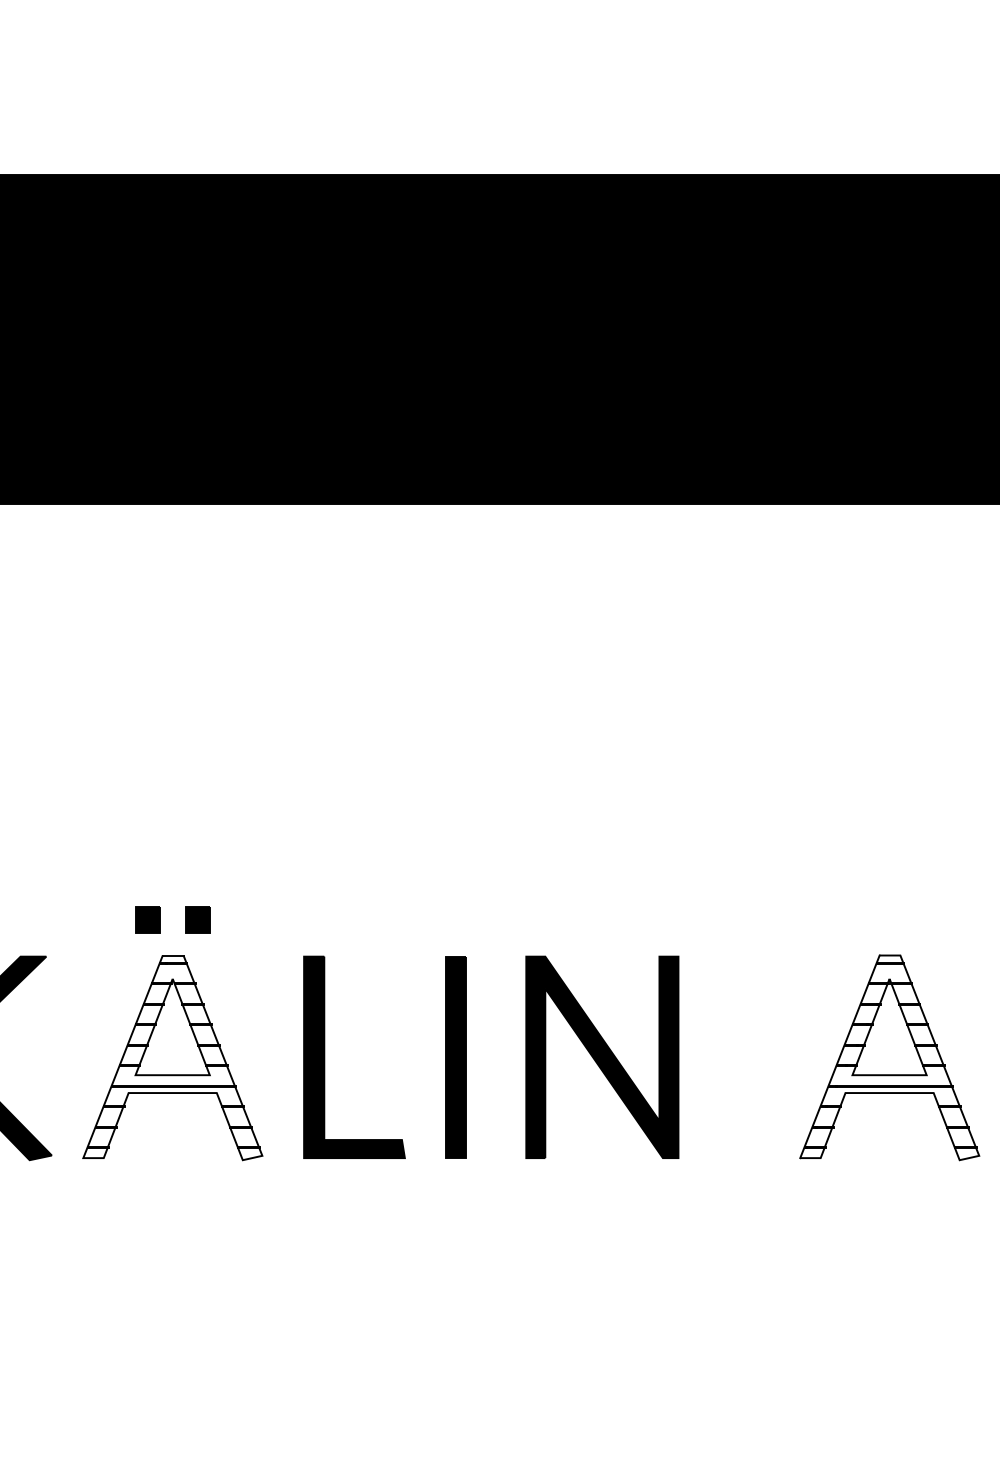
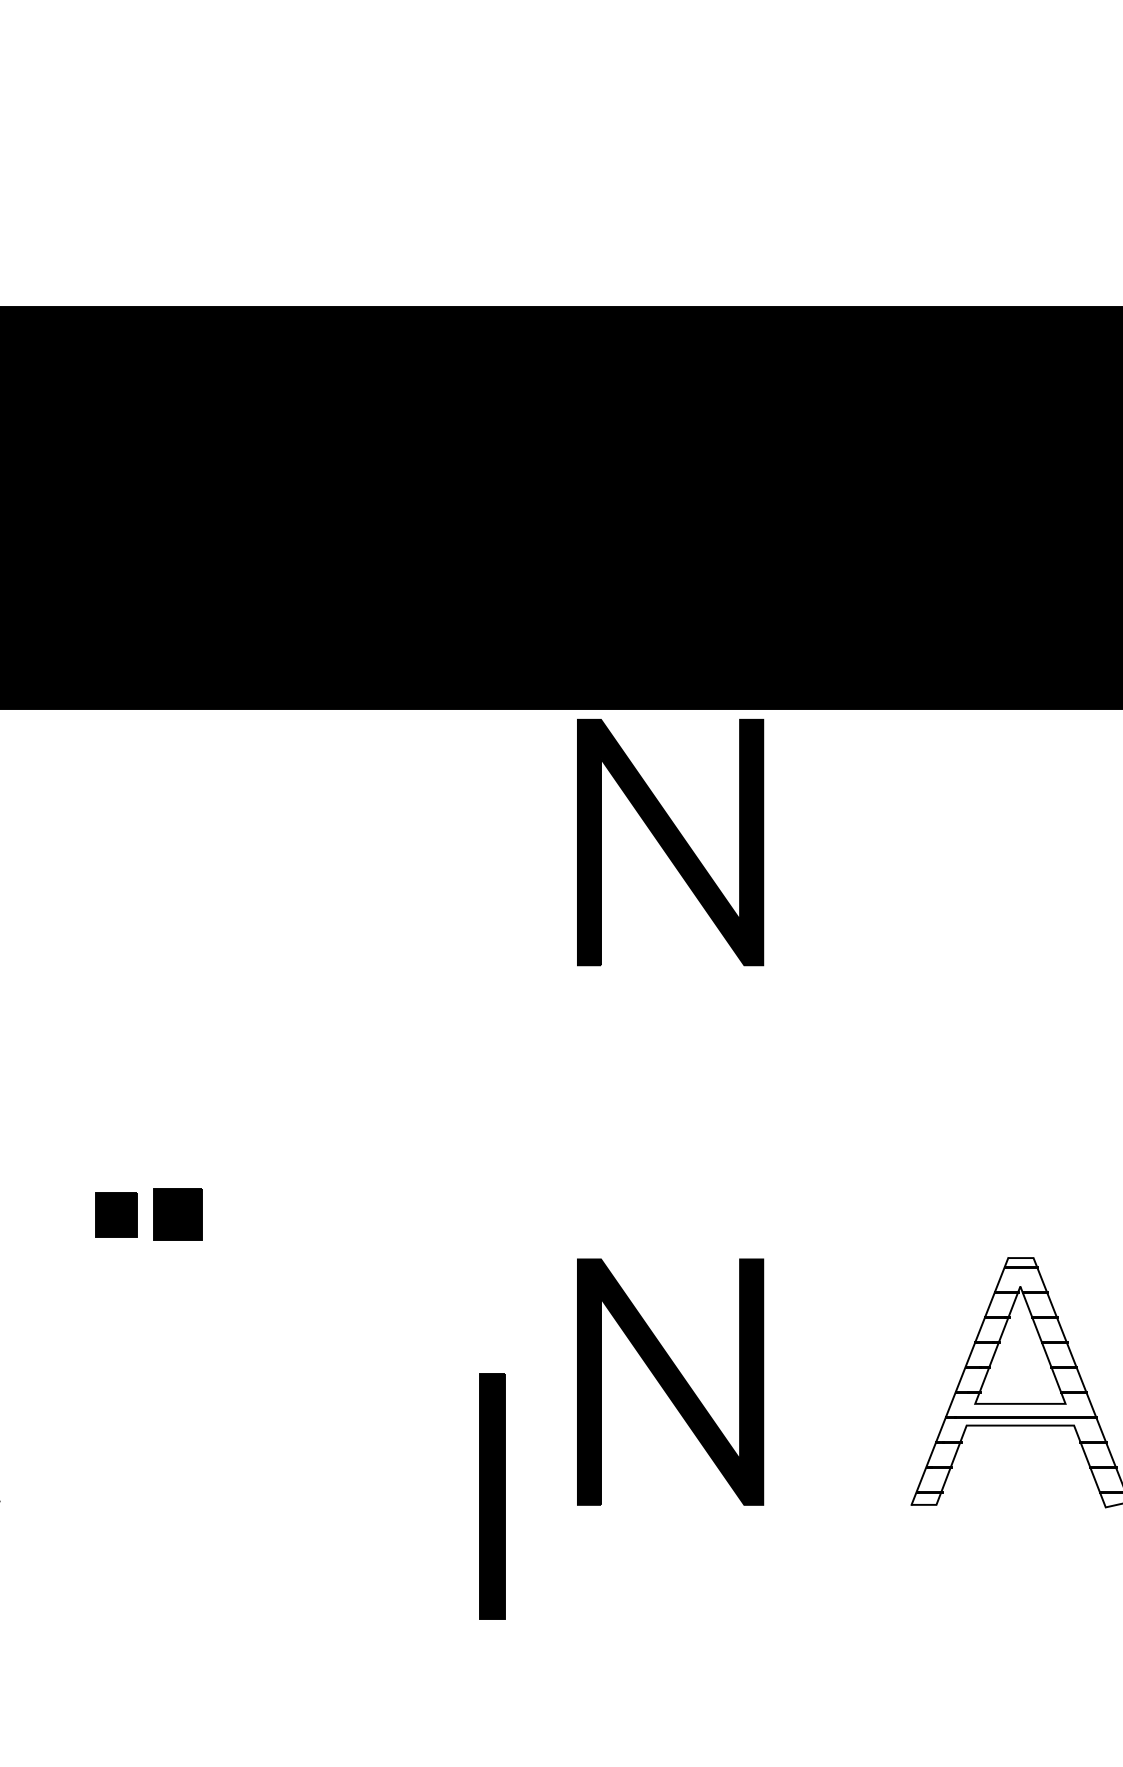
part: (602, 613) -> (670, 841), added
part: (147, 919) -> (116, 1214), size x1.4
part: (197, 919) -> (177, 1214), size x1.6
part: (325, 1056) -> (333, 1381), removed
part: (455, 1057) -> (491, 1496), moved
part: (172, 1058) -> (146, 1383), removed

